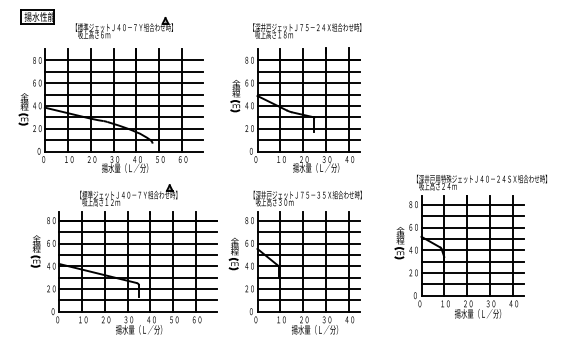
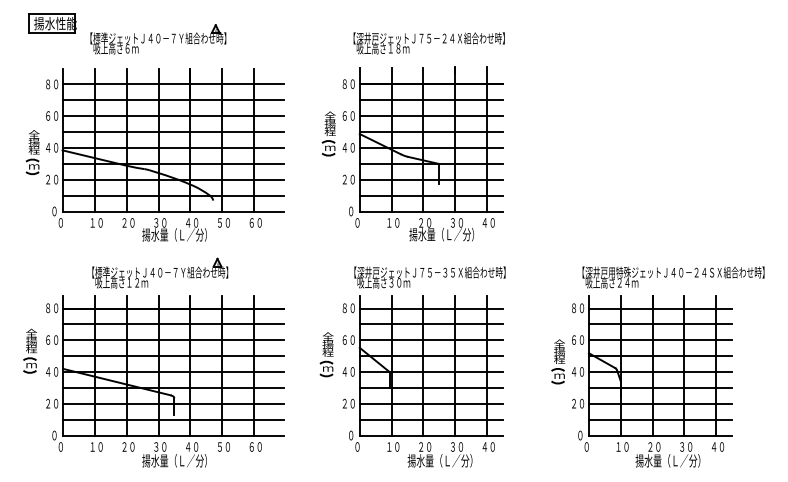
part: (123, 27) -> (157, 38), moved
part: (470, 246) -> (657, 366), moved
part: (123, 259) -> (152, 362), moved

